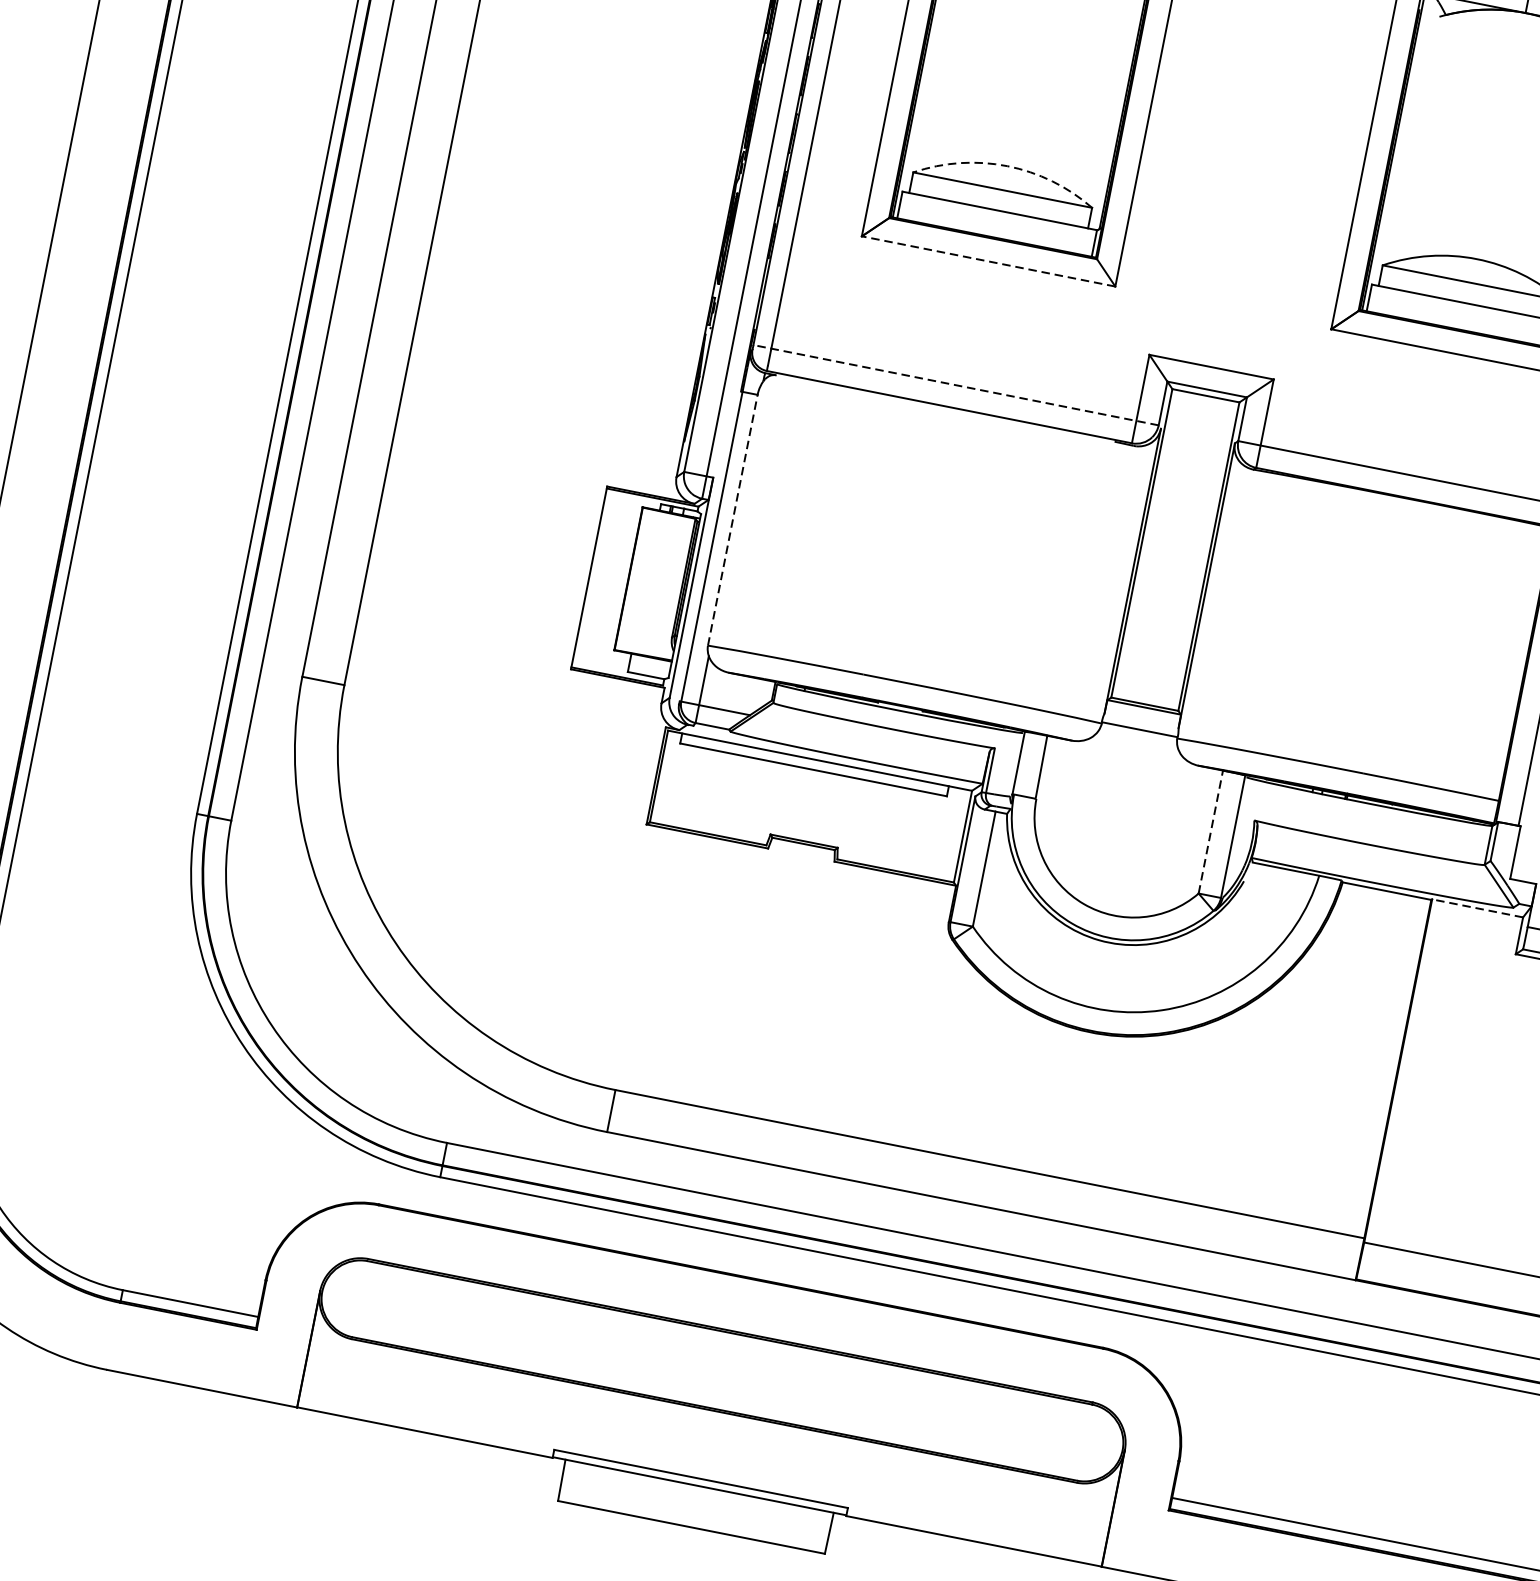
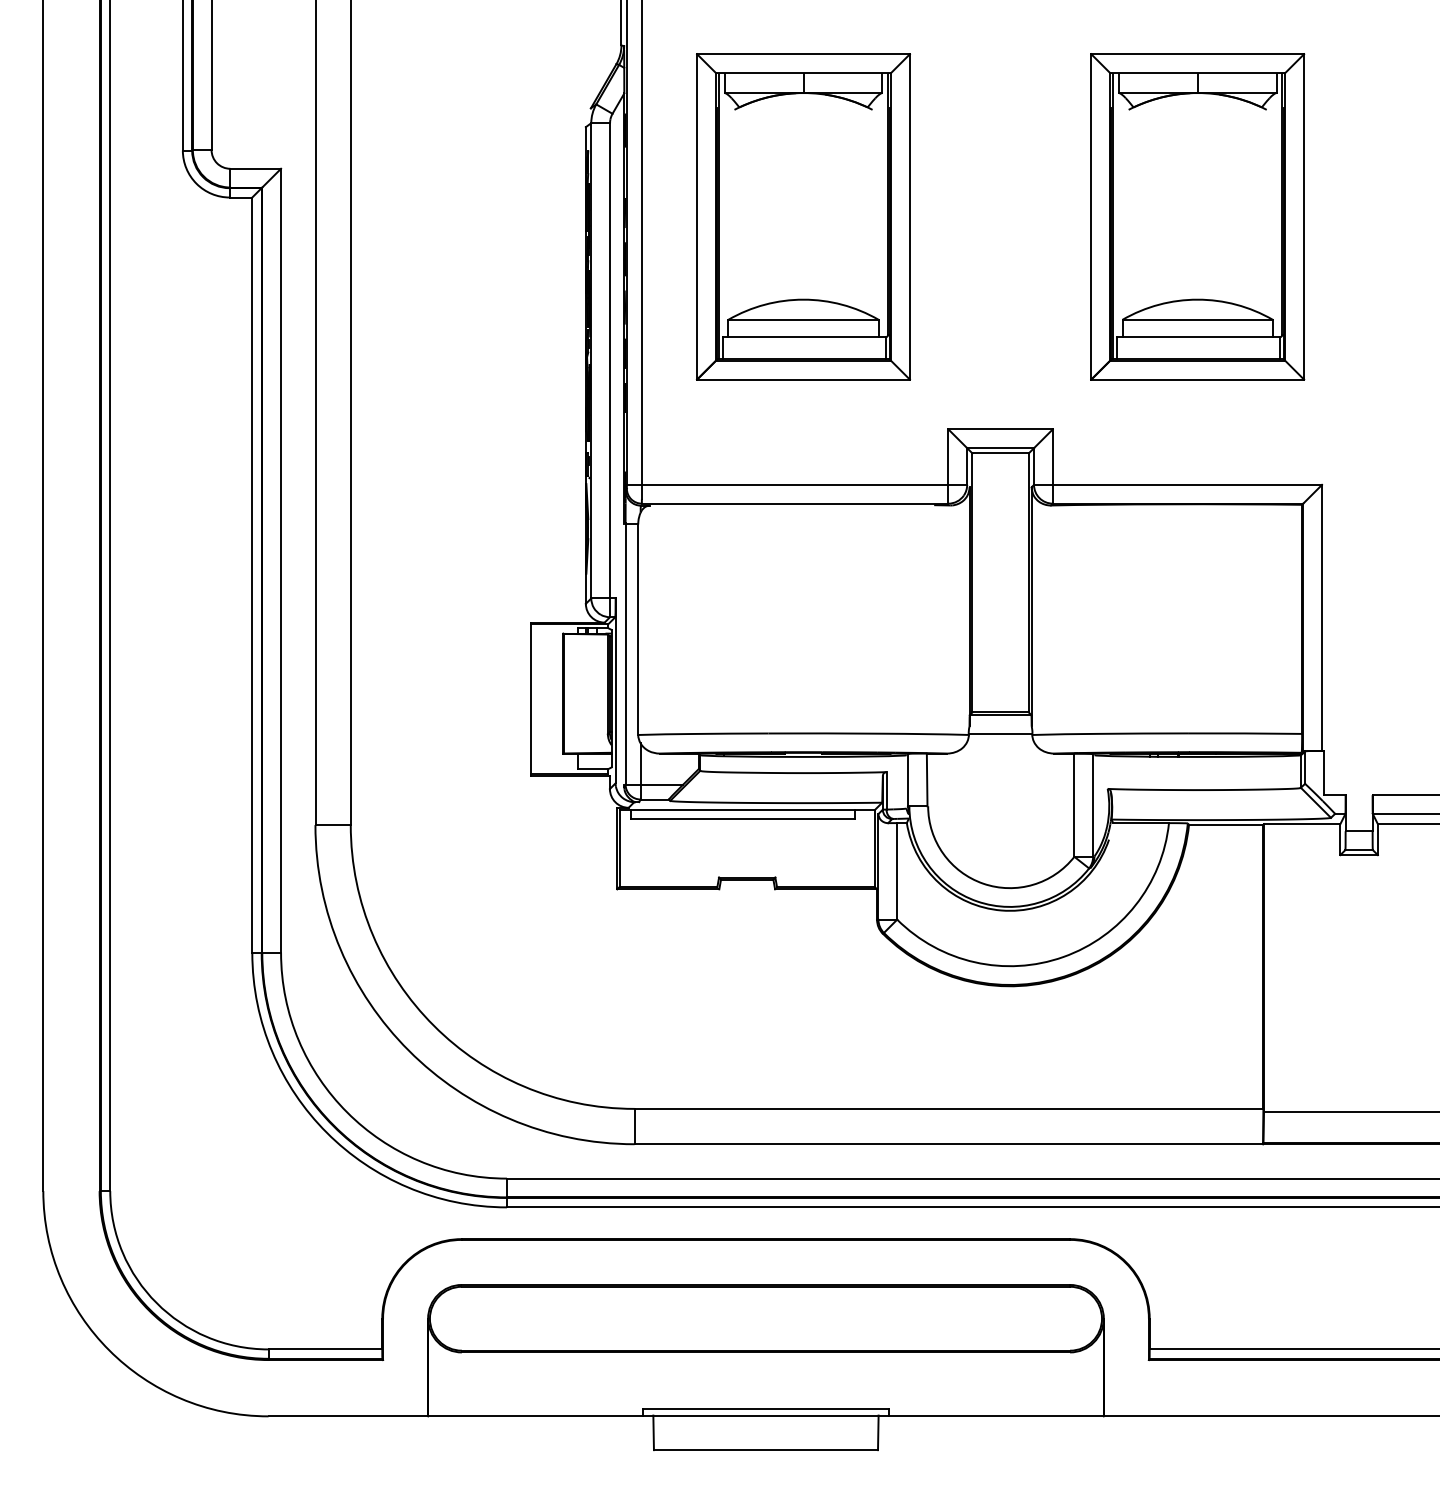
arc: (1007, 165) -> (803, 299), dashed -> solid
line: (988, 261) -> (803, 379), dashed -> solid
line: (955, 384) -> (796, 484), dashed -> solid
line: (733, 520) -> (638, 629), dashed -> solid
line: (1210, 832) -> (1074, 805), dashed -> solid
line: (1476, 908) -> (1301, 824), dashed -> solid

